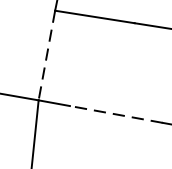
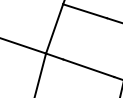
line: (46, 56) -> (54, 29), dashed -> solid
line: (115, 114) -> (88, 68), dashed -> solid

